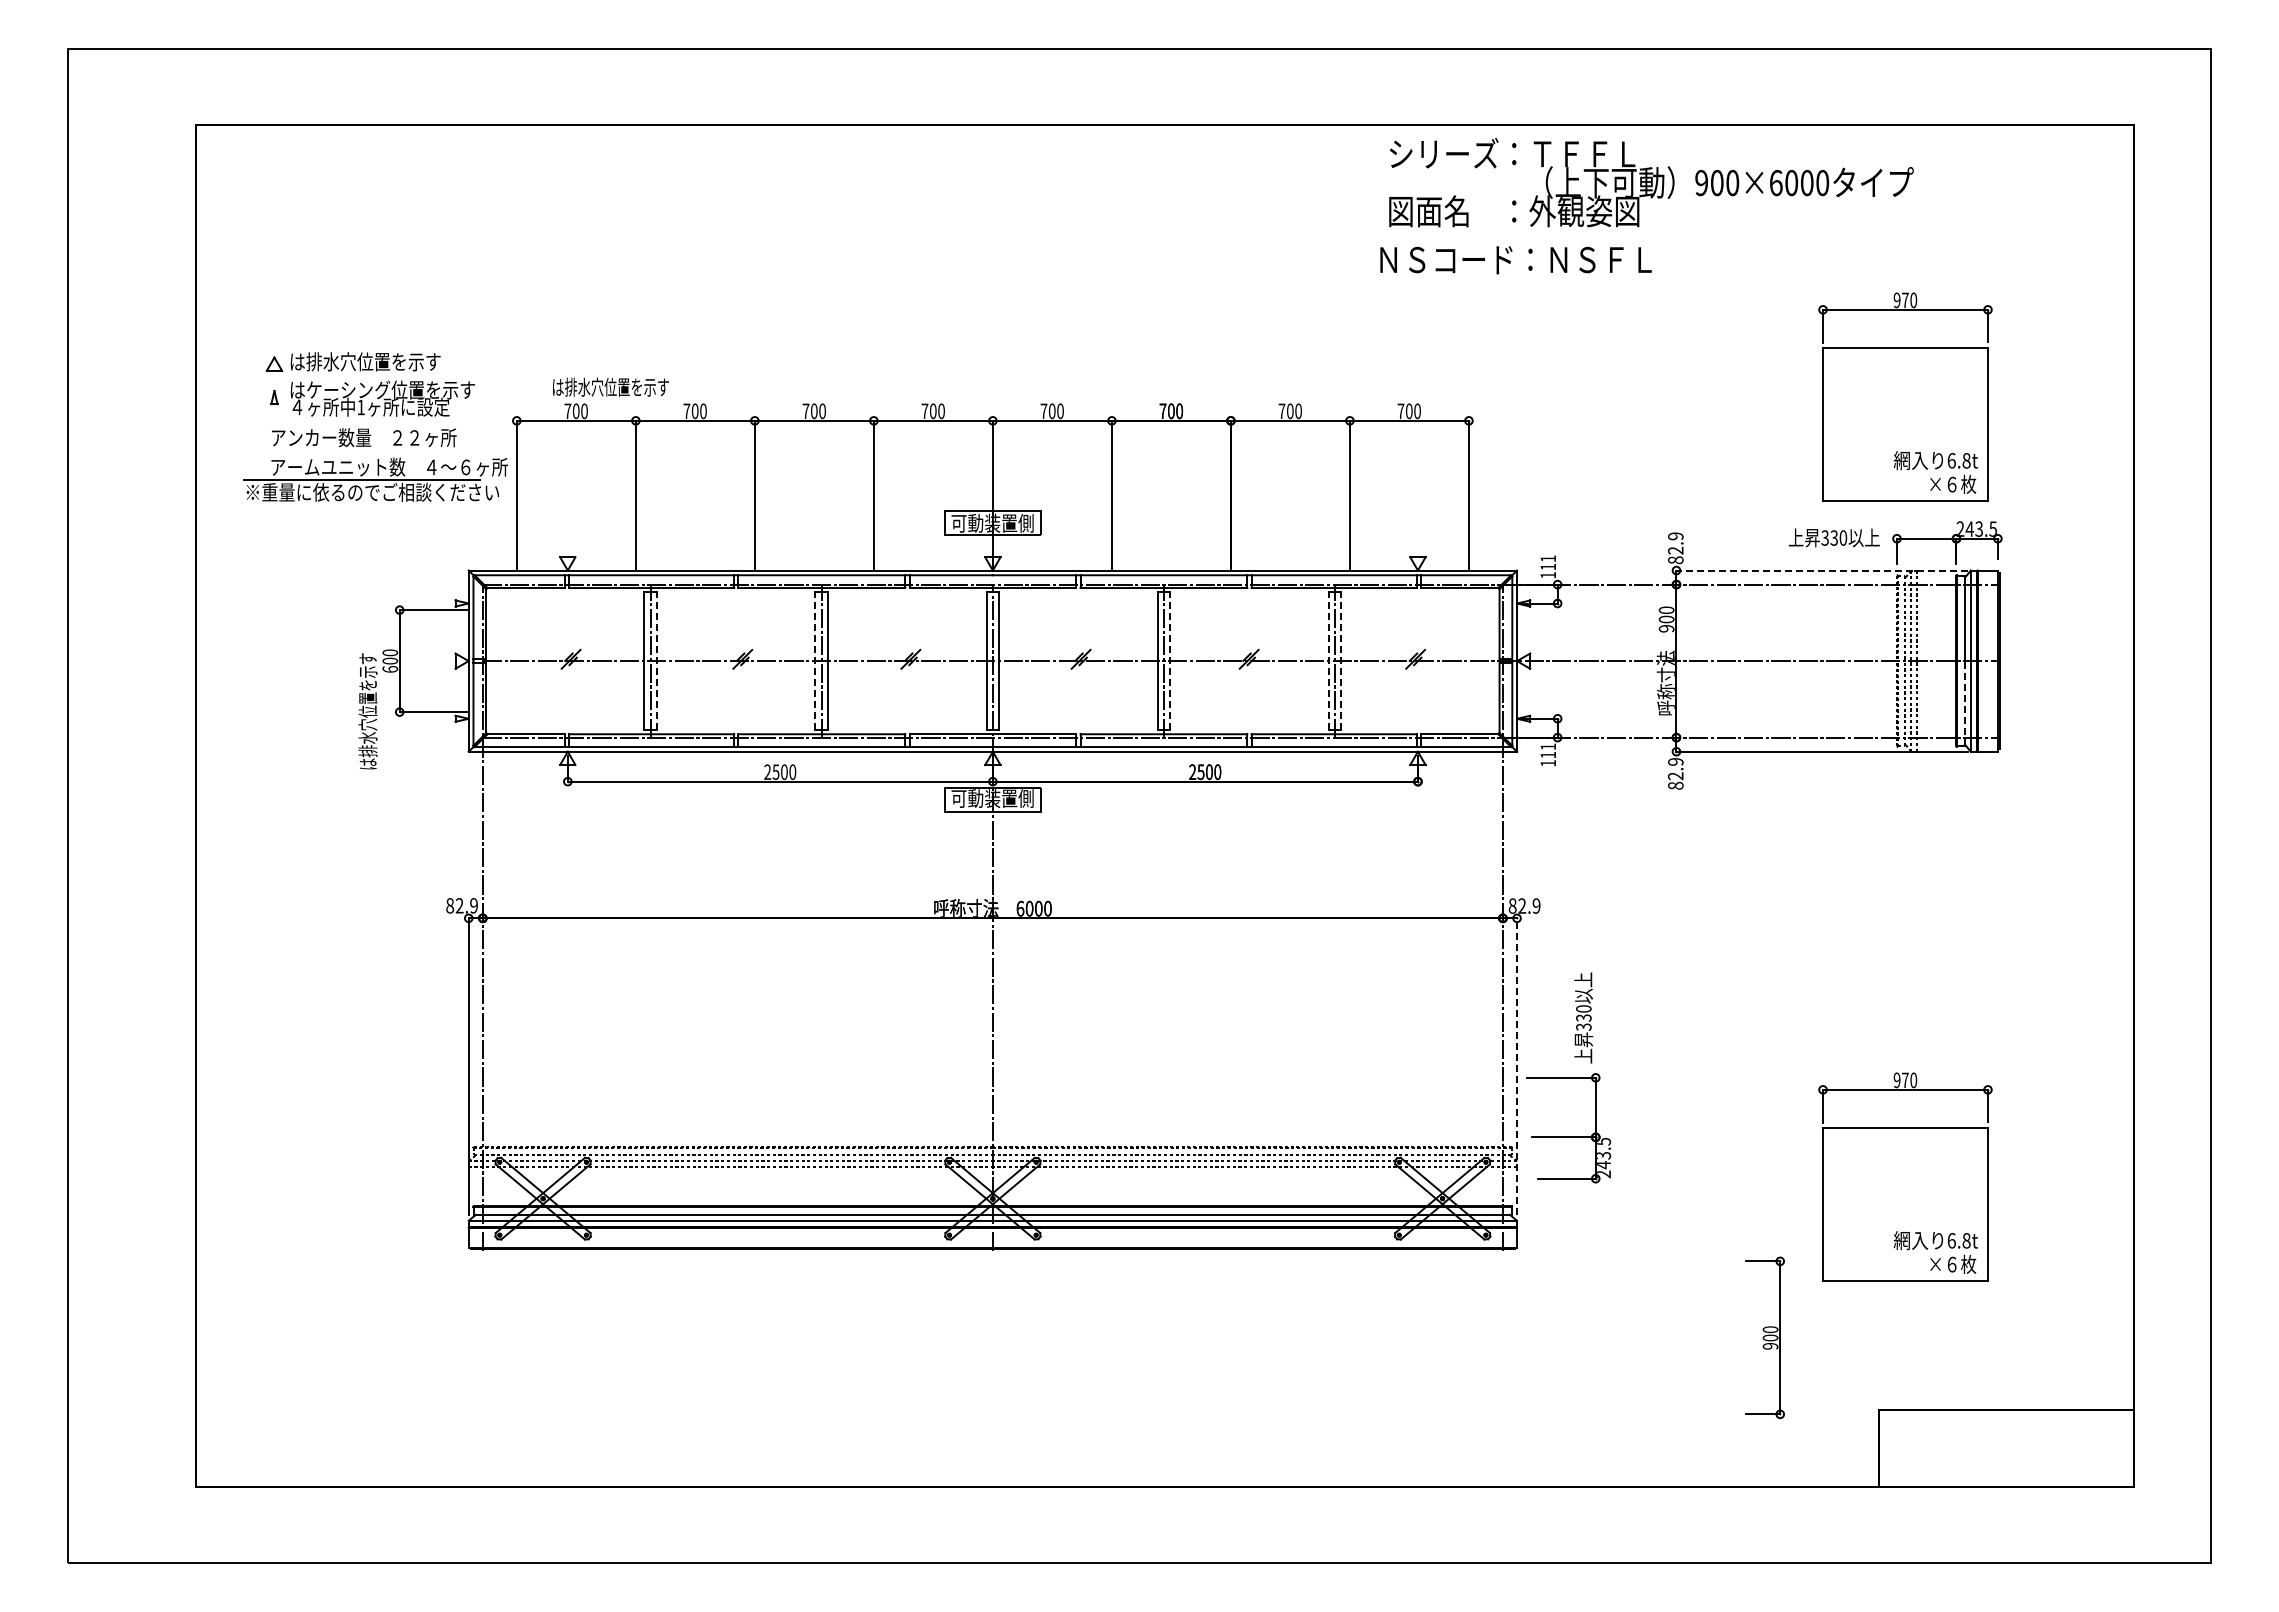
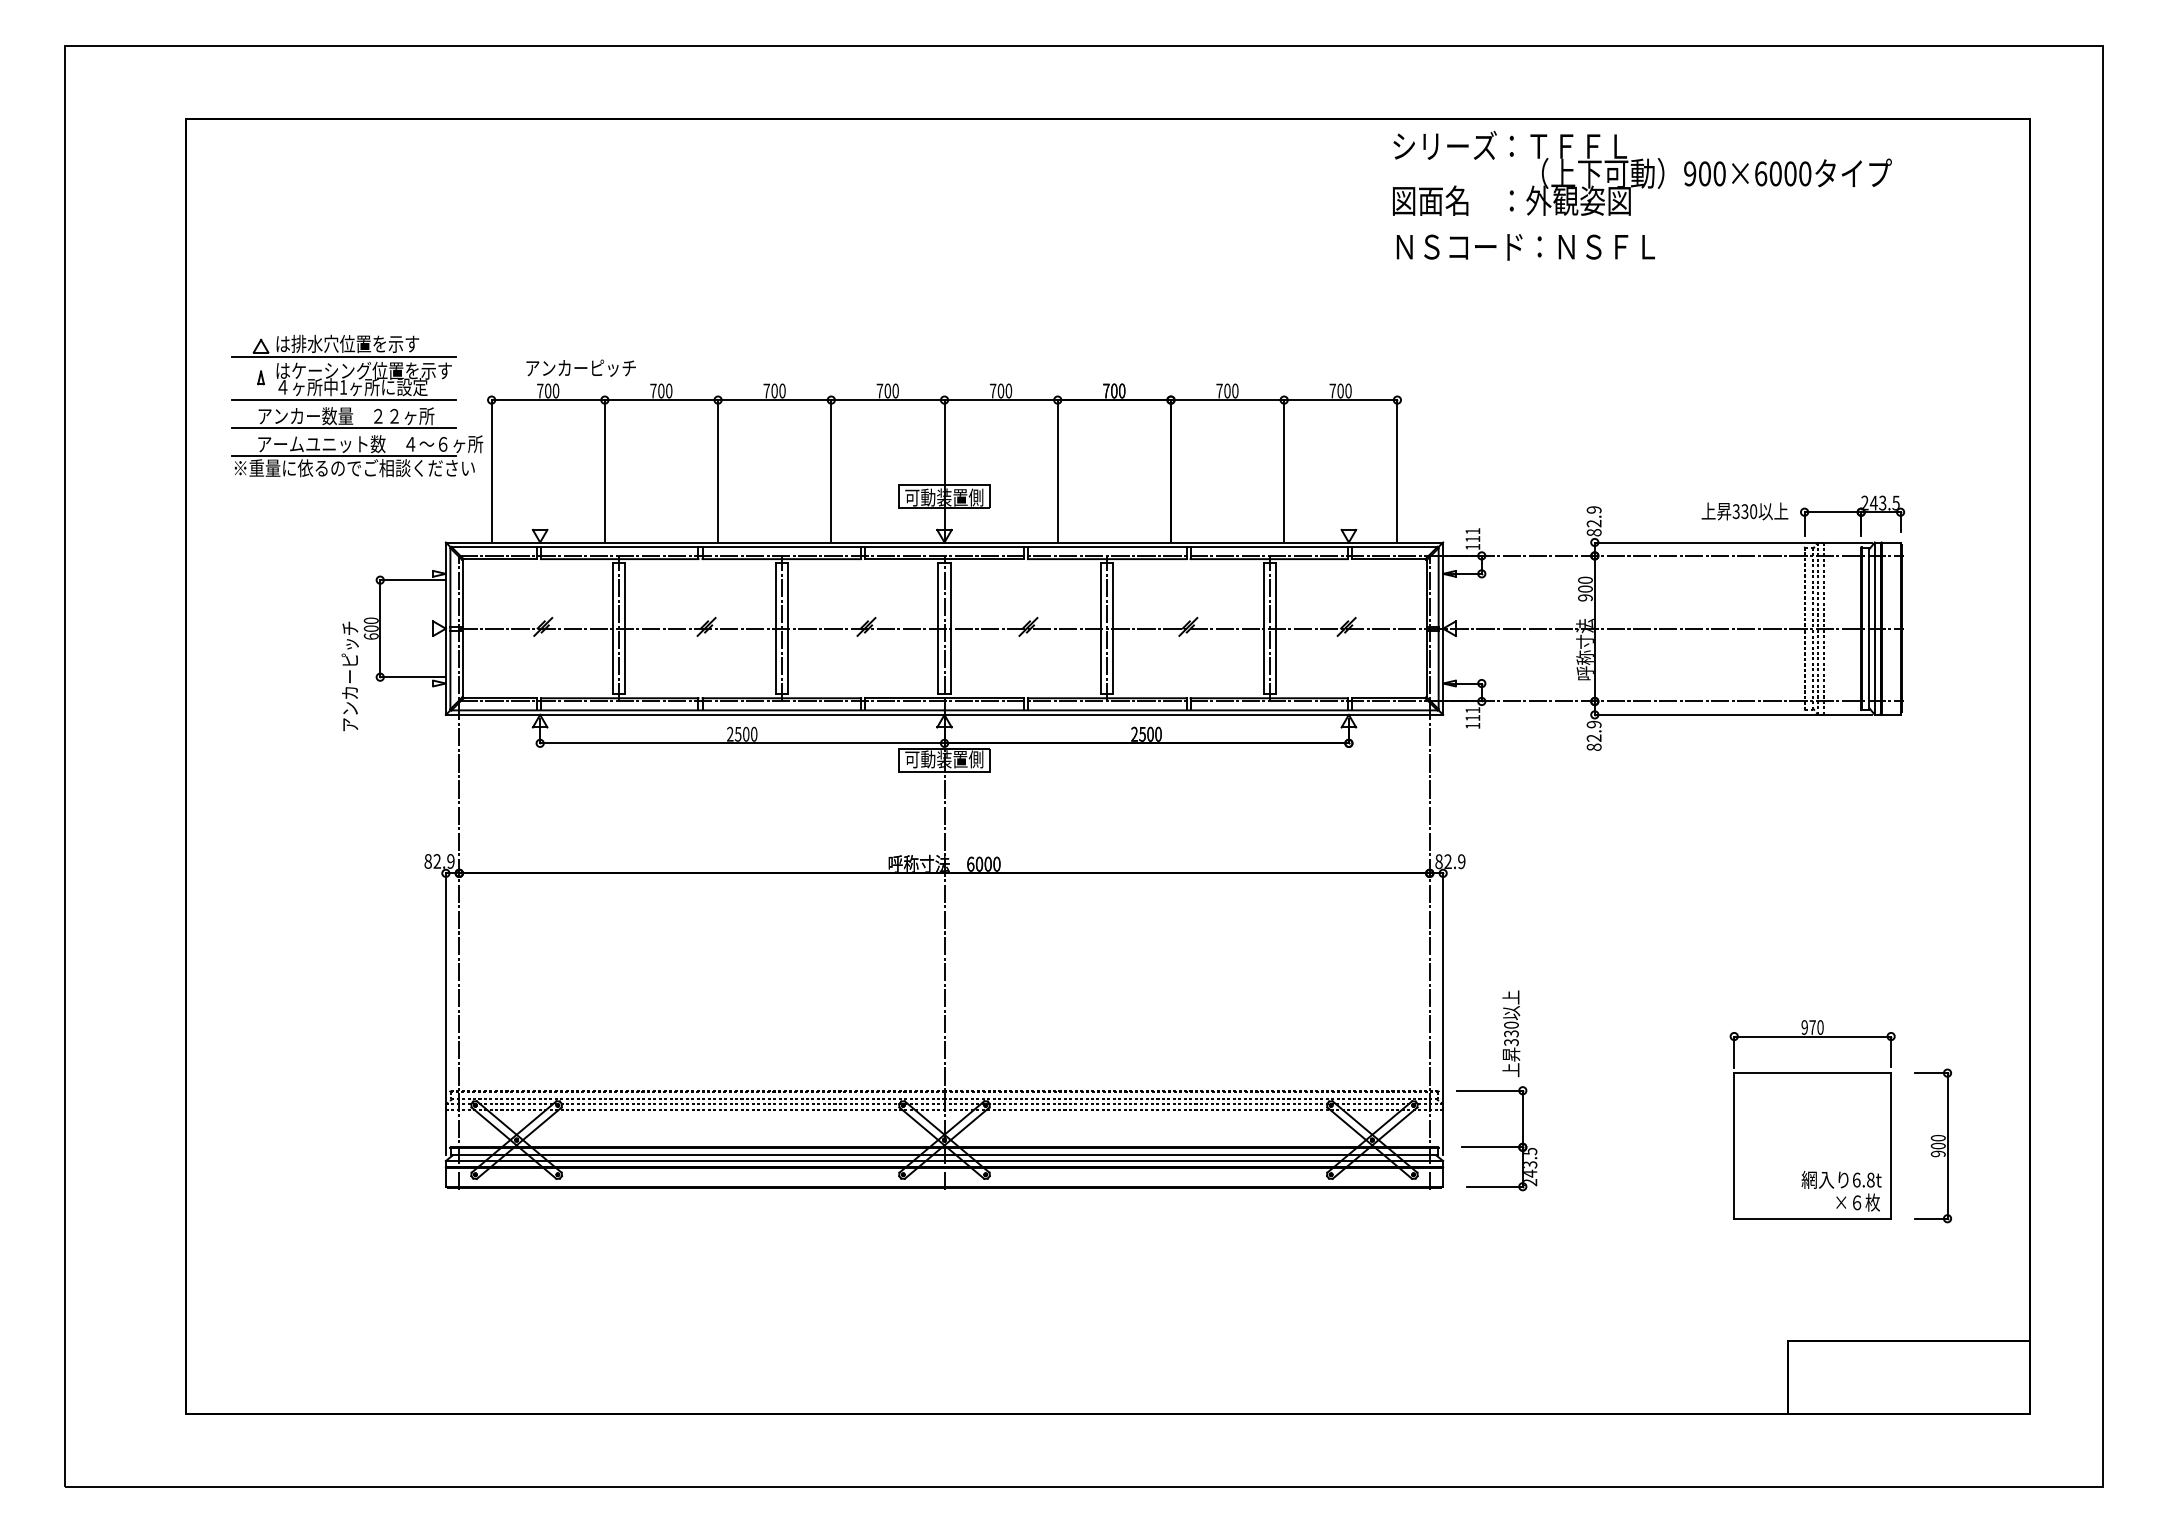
text: (1651, 182) -> (1642, 173), moved
text: (1515, 260) -> (1525, 247), moved
line: (361, 375) -> (343, 356), added
text: (610, 386) -> (580, 367), は排水穴位置を示す -> アンカーピッチ
part: (1905, 396) -> (1812, 376), removed
line: (361, 420) -> (343, 399), added
line: (361, 450) -> (343, 428), added
line: (1822, 570) -> (1733, 542), dashed -> solid
line: (657, 661) -> (625, 629), dashed -> solid
line: (815, 661) -> (775, 629), dashed -> solid
line: (1170, 661) -> (1113, 629), dashed -> solid
line: (1328, 661) -> (1263, 629), dashed -> solid
line: (1341, 661) -> (1276, 629), dashed -> solid
line: (1964, 703) -> (1868, 668), dashed -> solid
text: (367, 711) -> (349, 676), は排水穴位置を示す -> アンカーピッチ
line: (1517, 1066) -> (1443, 1014), dashed -> solid
part: (1568, 1077) -> (1496, 1090), moved
part: (1764, 1337) -> (1932, 1145), moved

